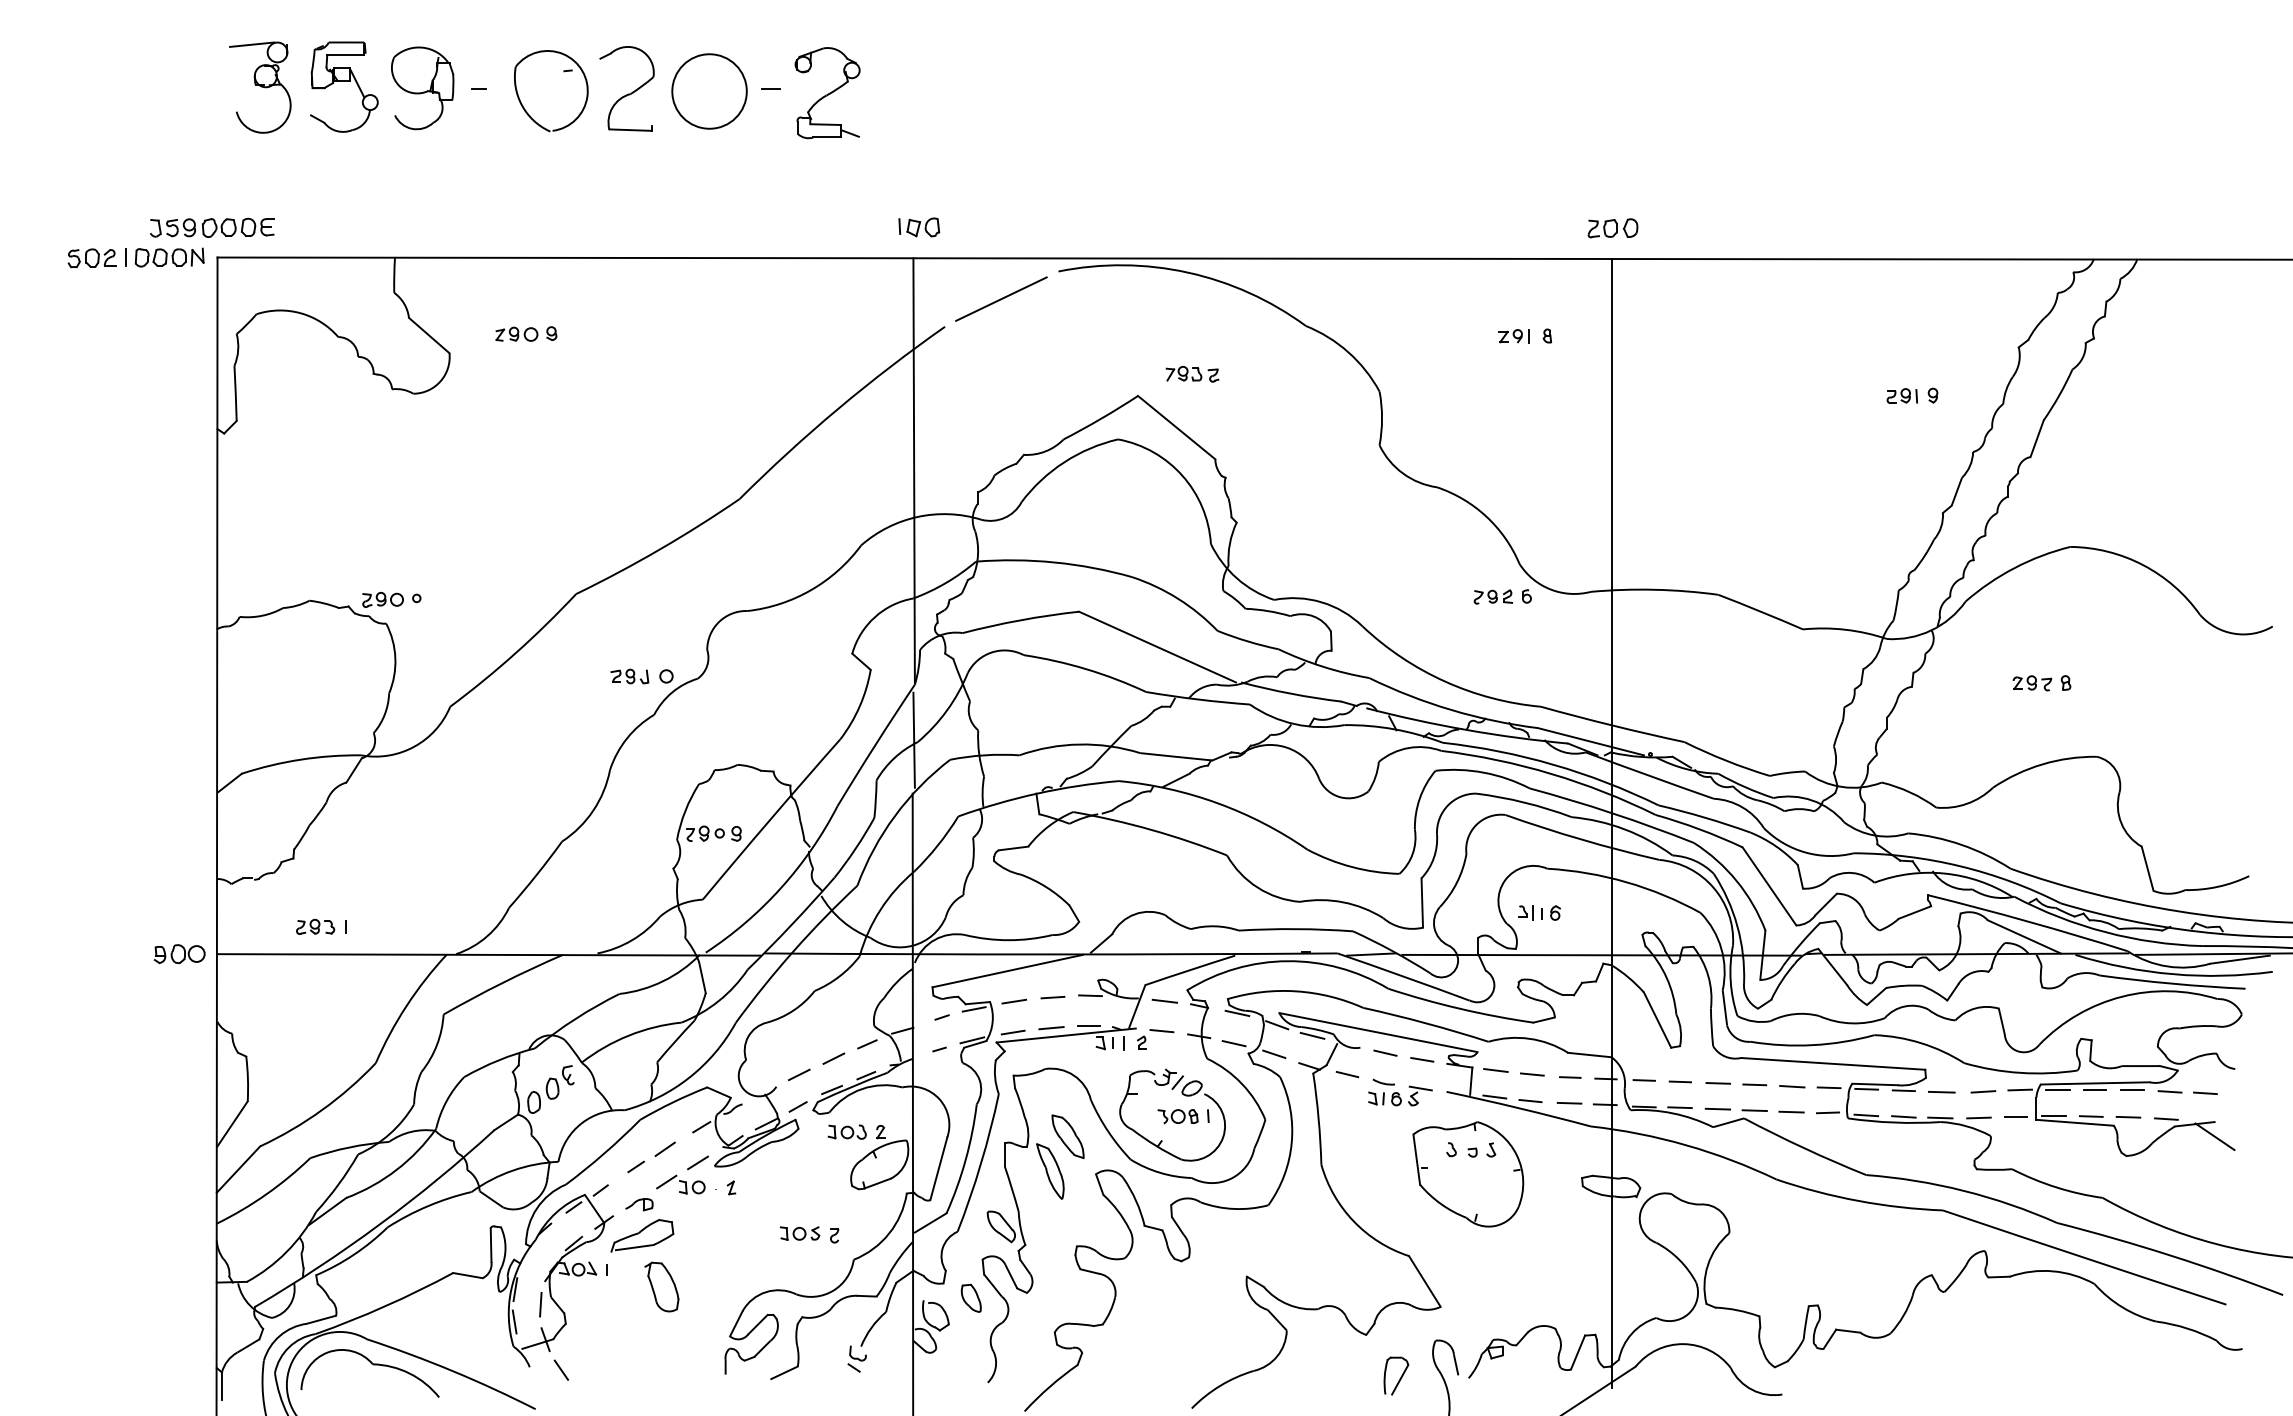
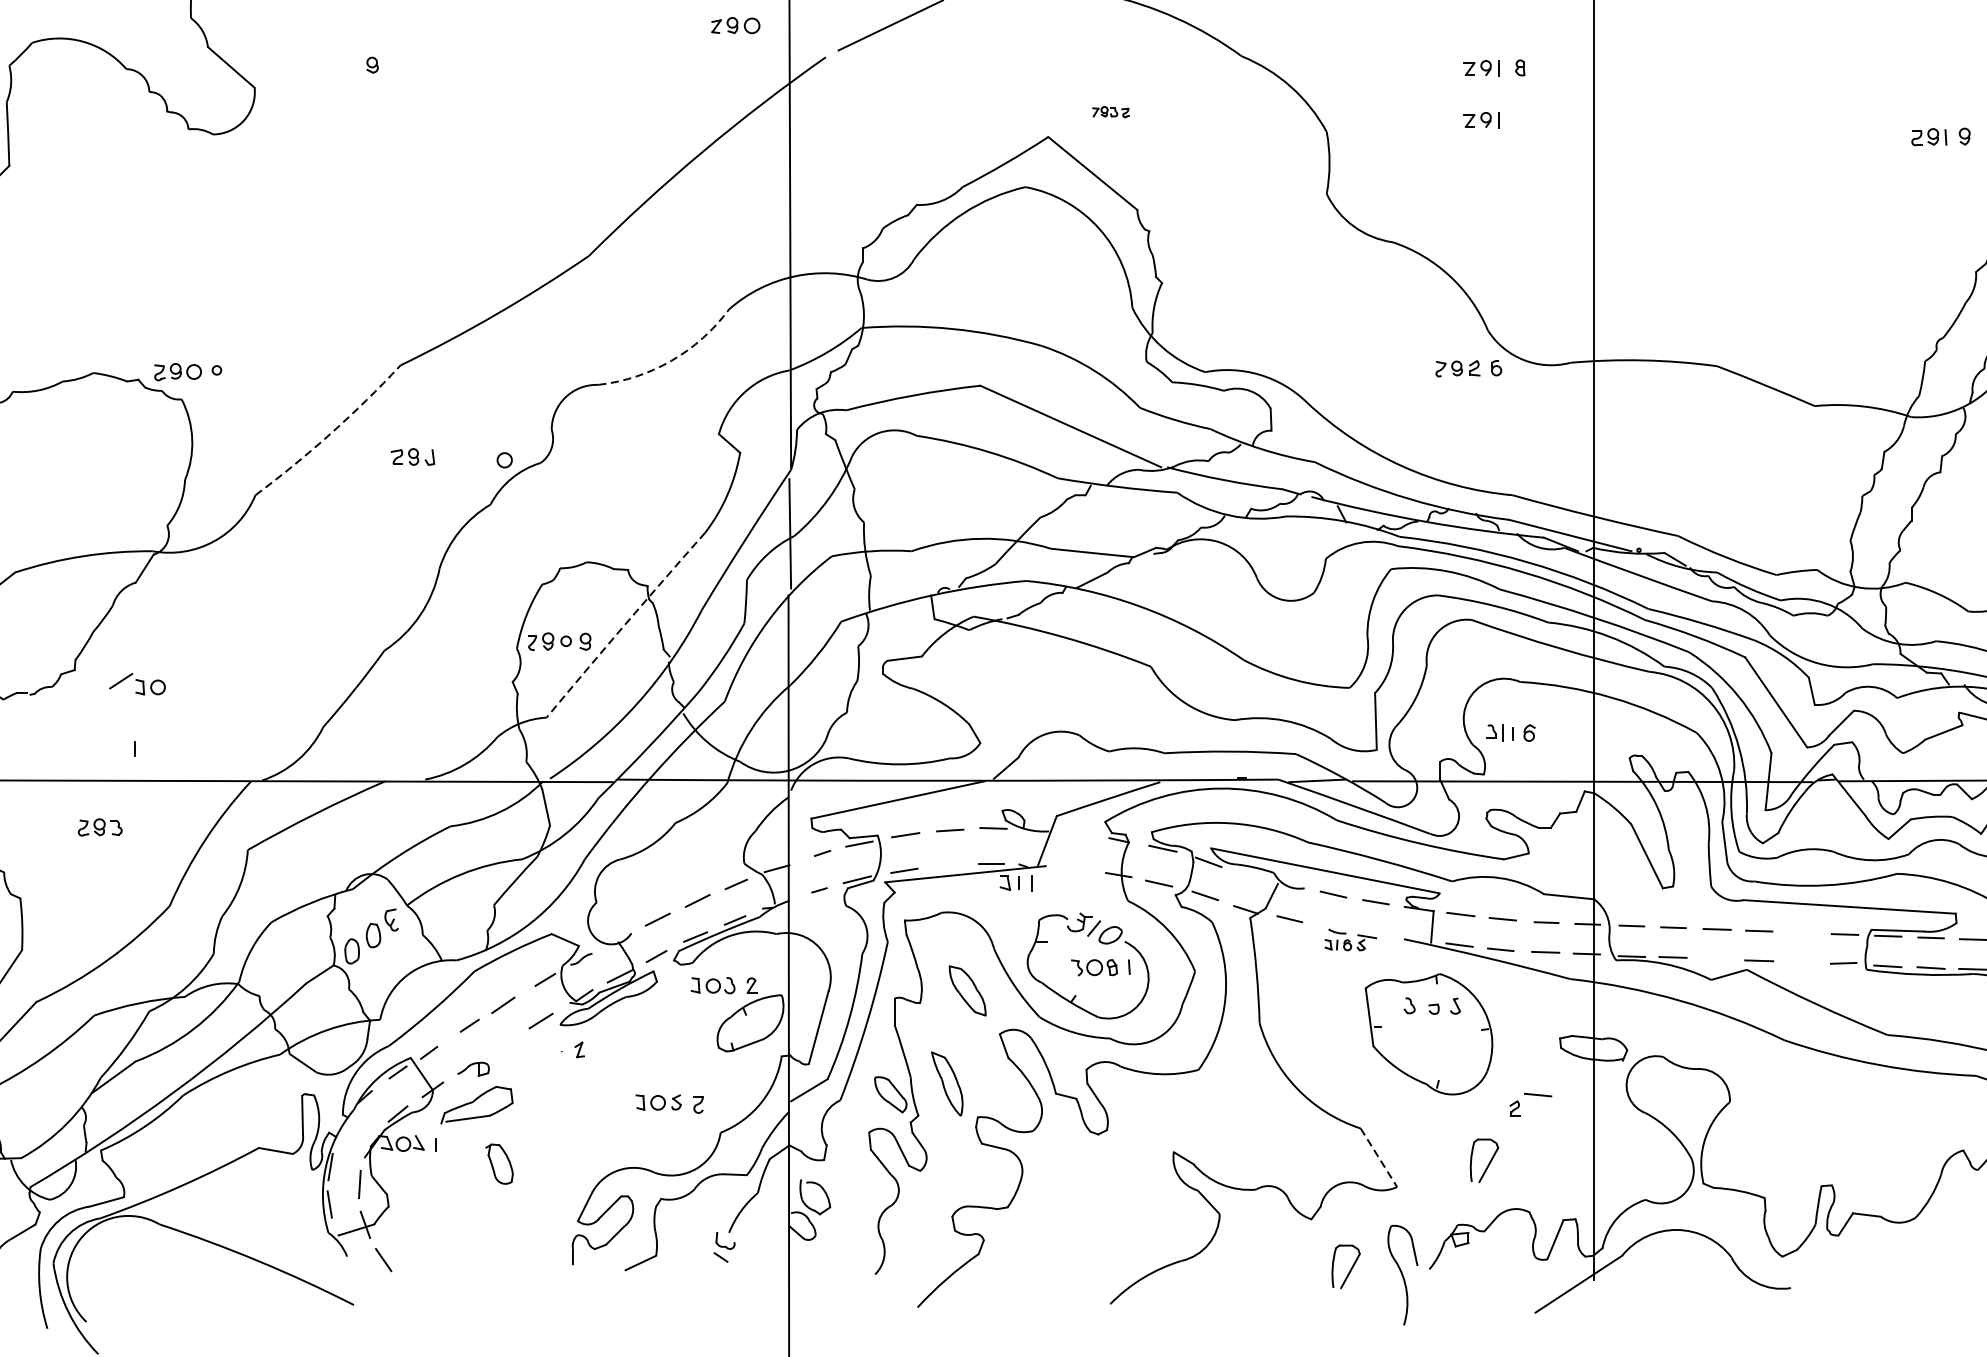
part: (516, 333) -> (735, 24), moved
part: (1192, 374) -> (1111, 112), size x0.6
part: (1513, 381) -> (1481, 120), added
arc: (811, 590) -> (671, 361), solid -> dashed
arc: (515, 653) -> (330, 433), solid -> dashed
part: (629, 676) -> (412, 456), moved
arc: (771, 818) -> (625, 624), solid -> dashed
part: (315, 926) -> (100, 826), moved
line: (1164, 1000) -> (1078, 833), removed
line: (1051, 1028) -> (948, 866), removed
part: (1155, 1031) -> (1530, 1095), moved
line: (1312, 1035) -> (1249, 874), removed
line: (1792, 1086) -> (1802, 933), removed
part: (1400, 1092) -> (1350, 939), size x0.7
line: (1717, 1108) -> (1716, 958), removed
line: (1791, 1111) -> (1801, 961), removed
part: (1050, 1171) -> (947, 1084), moved
part: (680, 1184) -> (137, 684), moved
line: (1424, 1281) -> (1378, 1157), solid -> dashed
part: (1516, 1283) -> (1484, 1160), added
part: (661, 1286) -> (499, 1163), size x0.7
part: (970, 1297) -> (855, 1176), removed
part: (373, 1365) -> (167, 1254), removed

